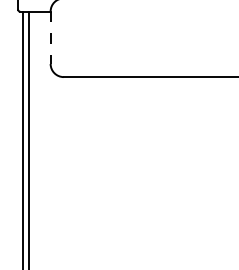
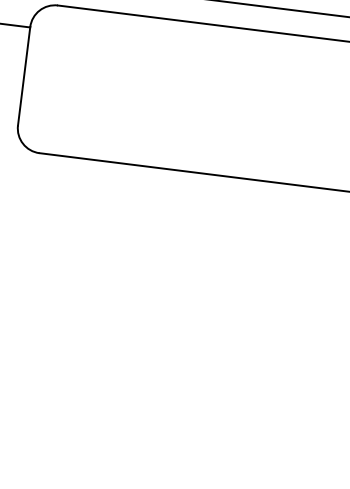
line: (50, 38) -> (23, 77), dashed -> solid

